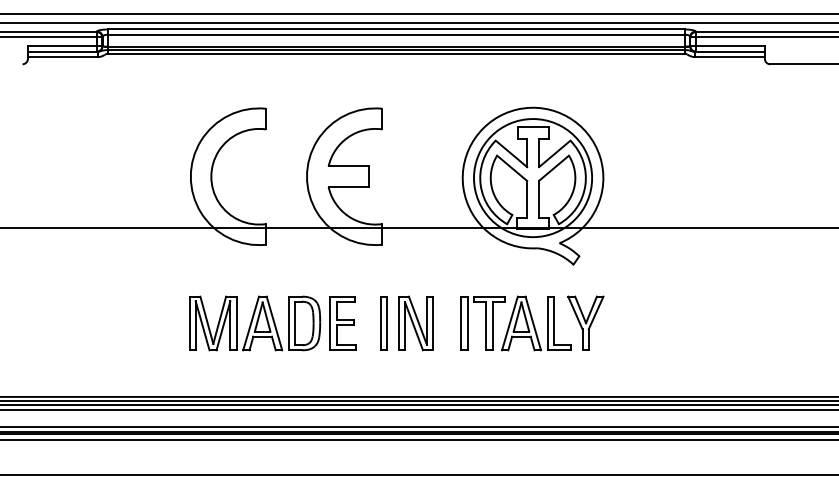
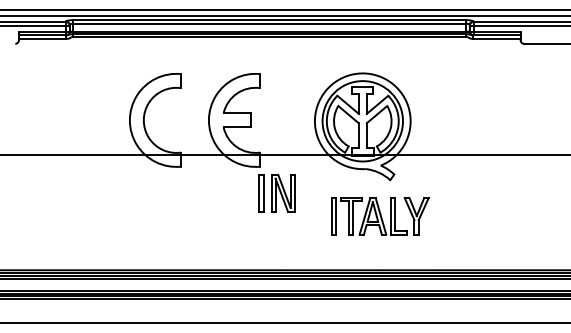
part: (272, 323) -> (185, 220), removed
part: (406, 323) -> (276, 193), moved
part: (532, 323) -> (380, 216), moved

